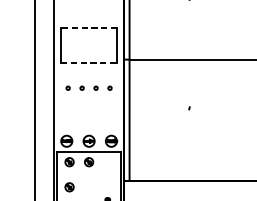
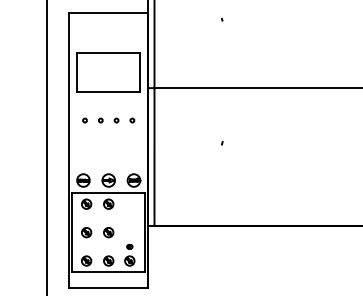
line: (88, 28) -> (108, 52), dashed -> solid
line: (88, 63) -> (108, 92), dashed -> solid
part: (88, 187) -> (108, 232), added

